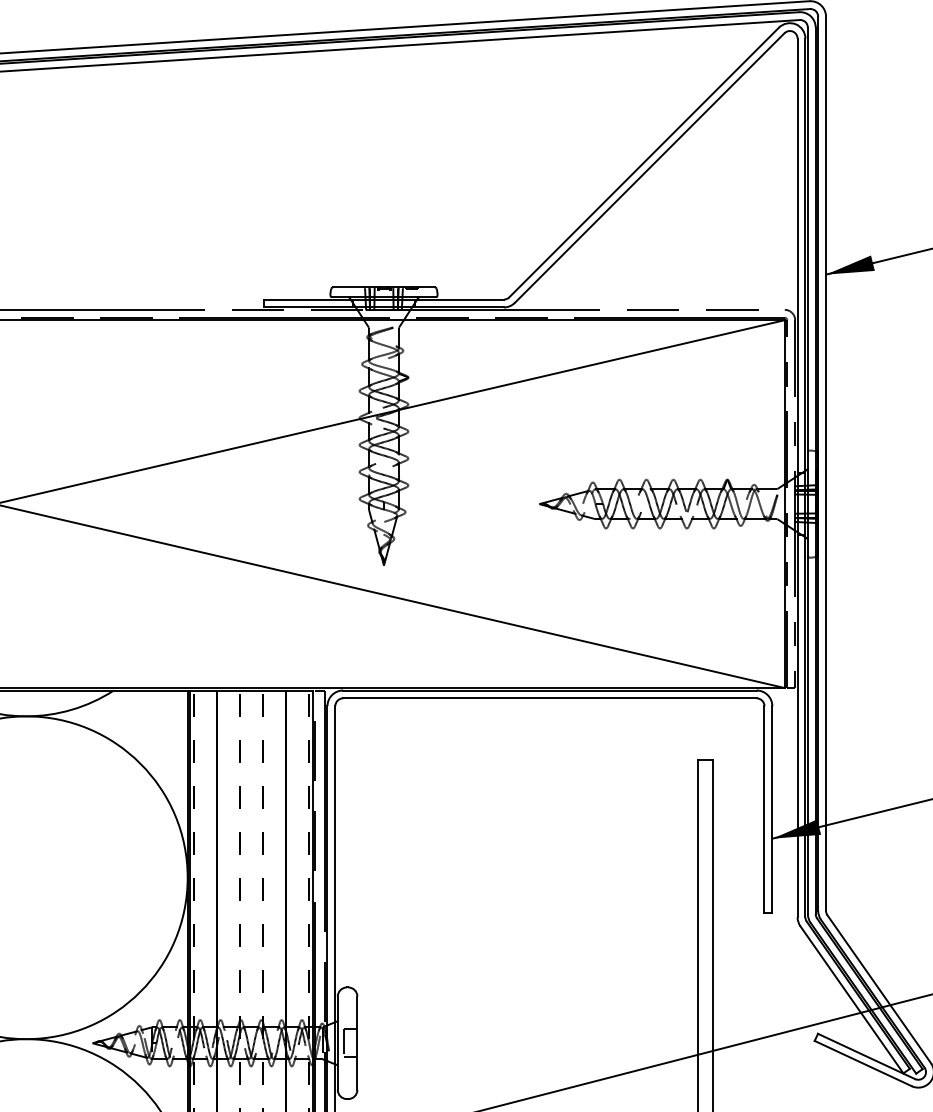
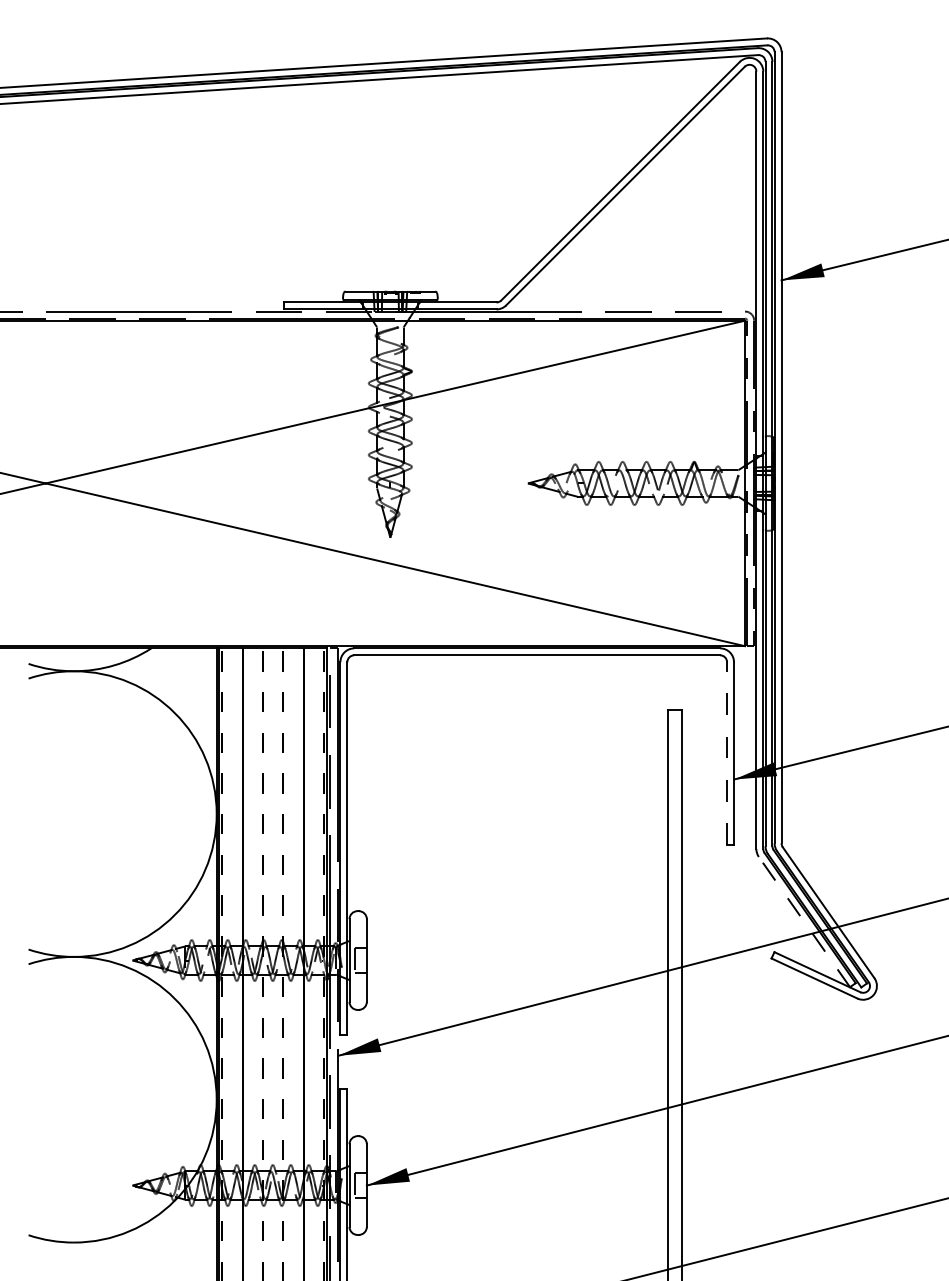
line: (764, 809) -> (727, 753), solid -> dashed
line: (851, 999) -> (804, 921), solid -> dashed

